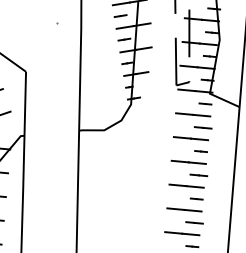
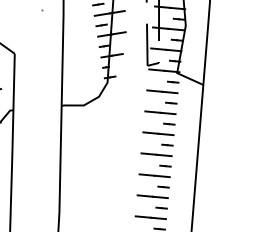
part: (203, 126) -> (171, 102), size x0.71
part: (198, 174) -> (167, 144), size x0.71
part: (194, 222) -> (163, 186), size x0.71

